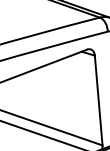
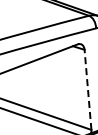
line: (98, 100) -> (87, 89), solid -> dashed

